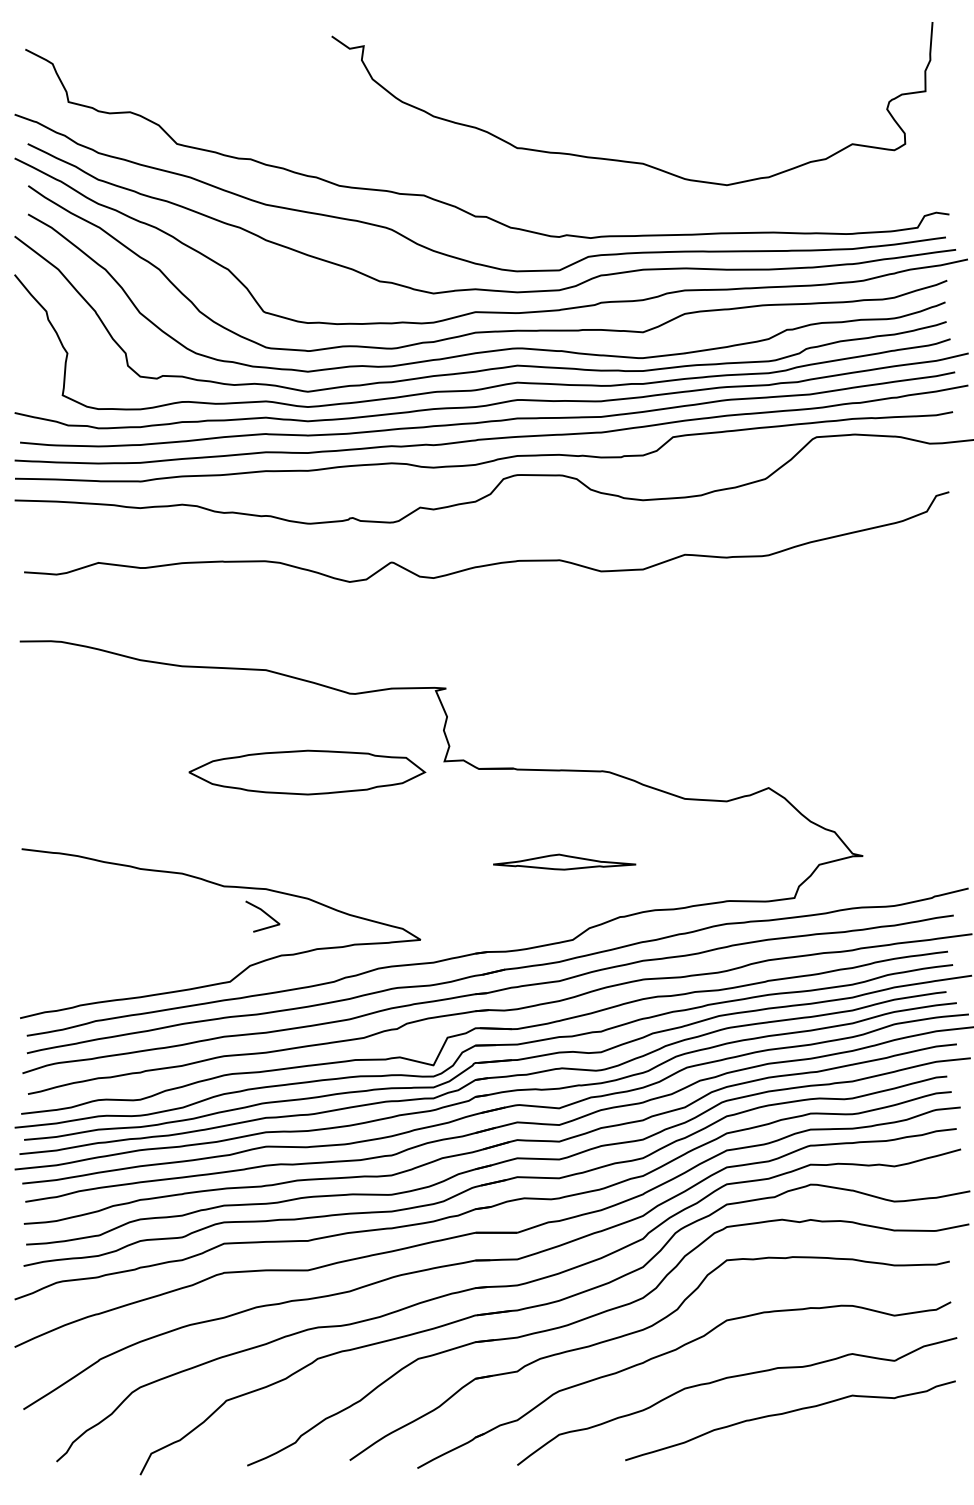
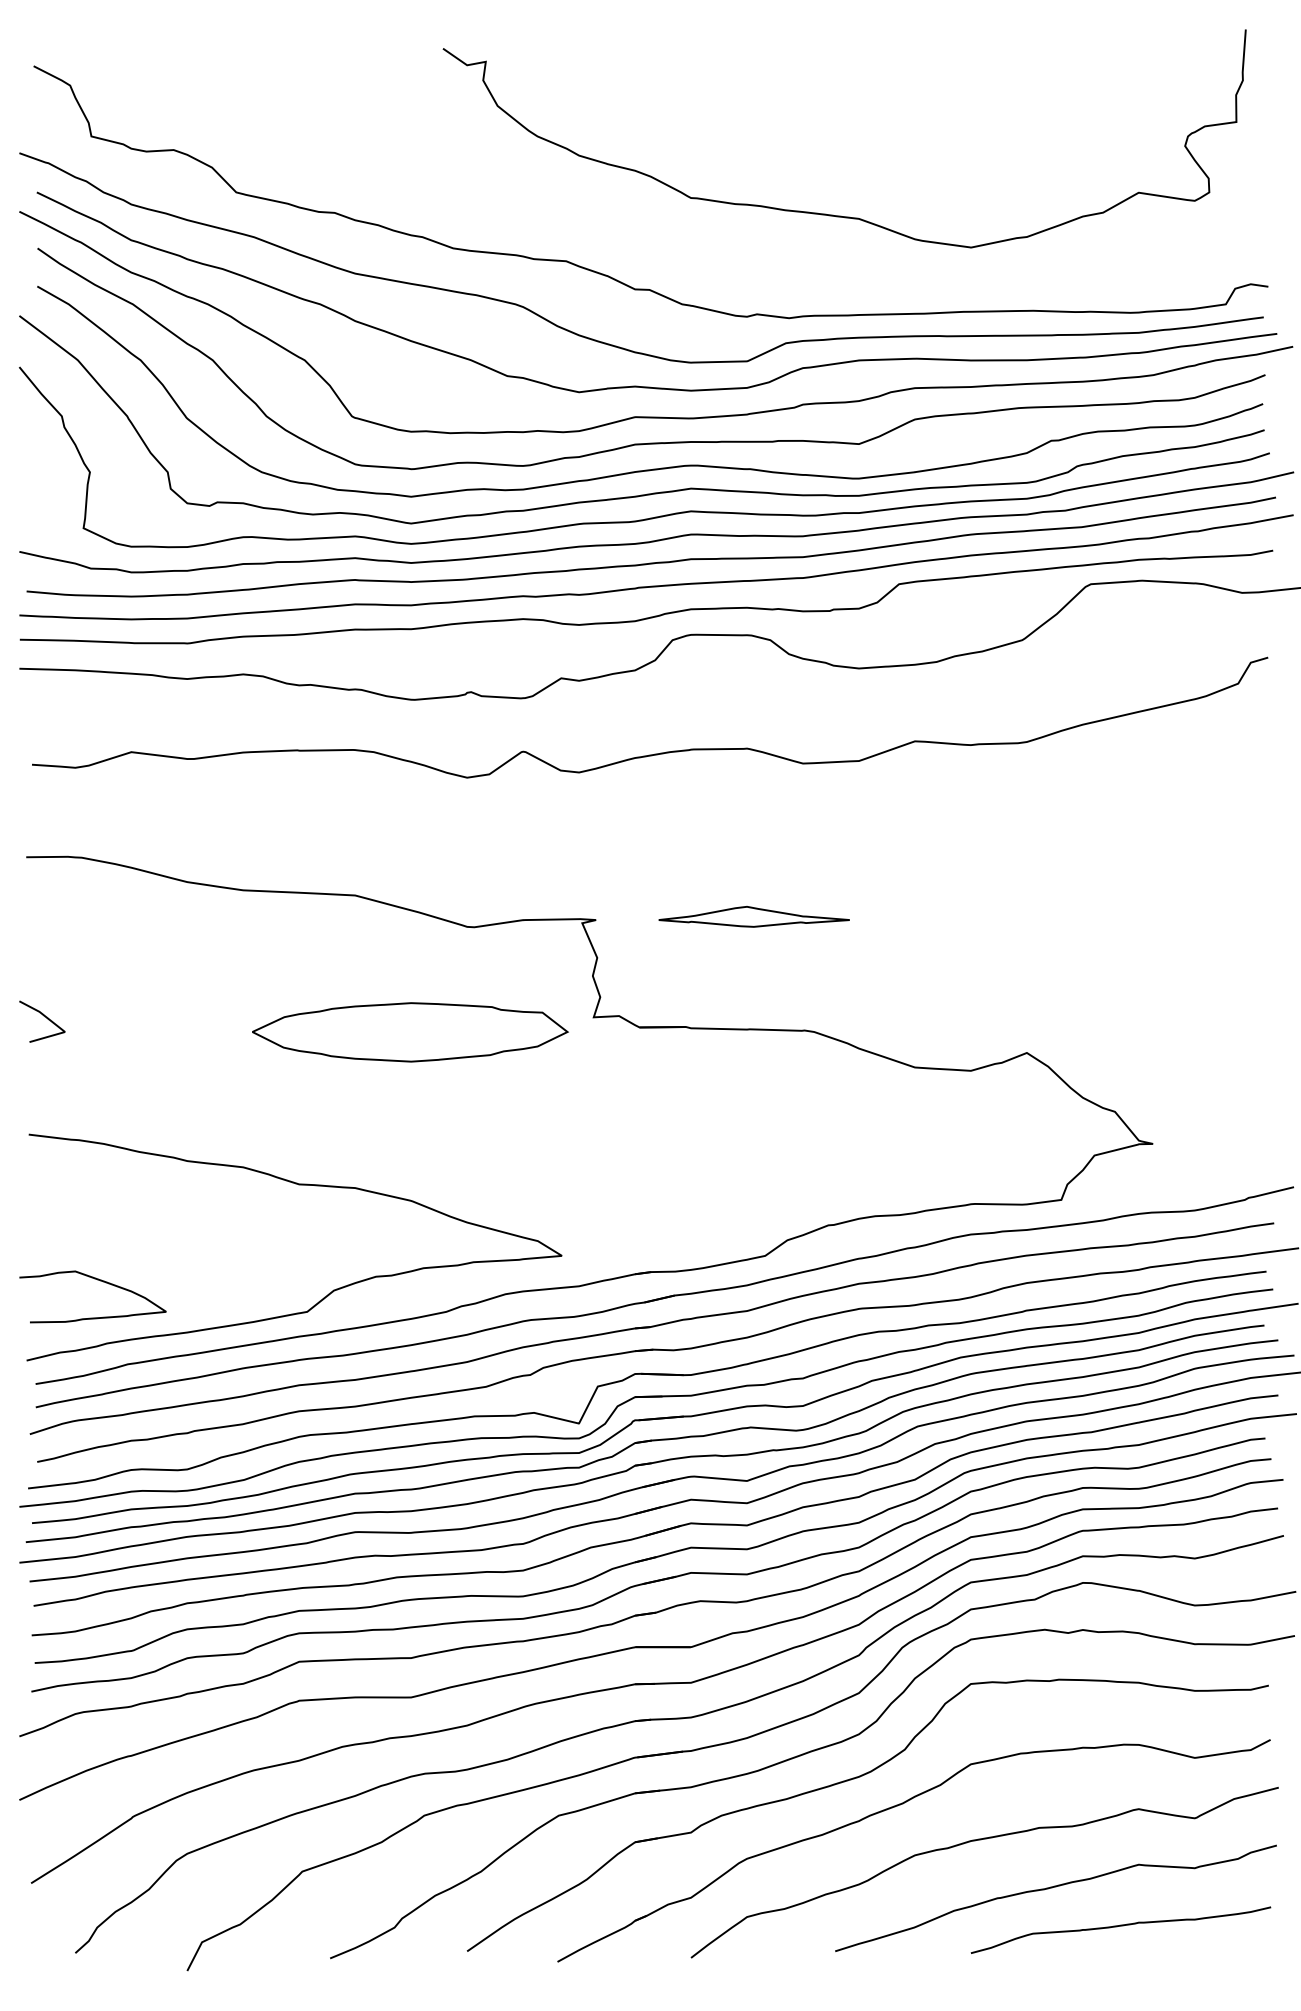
part: (564, 861) -> (754, 915), moved
line: (264, 913) -> (44, 1017), moved
curve: (72, 958) -> (96, 1280), added
curve: (838, 1442) -> (1120, 1927), added

